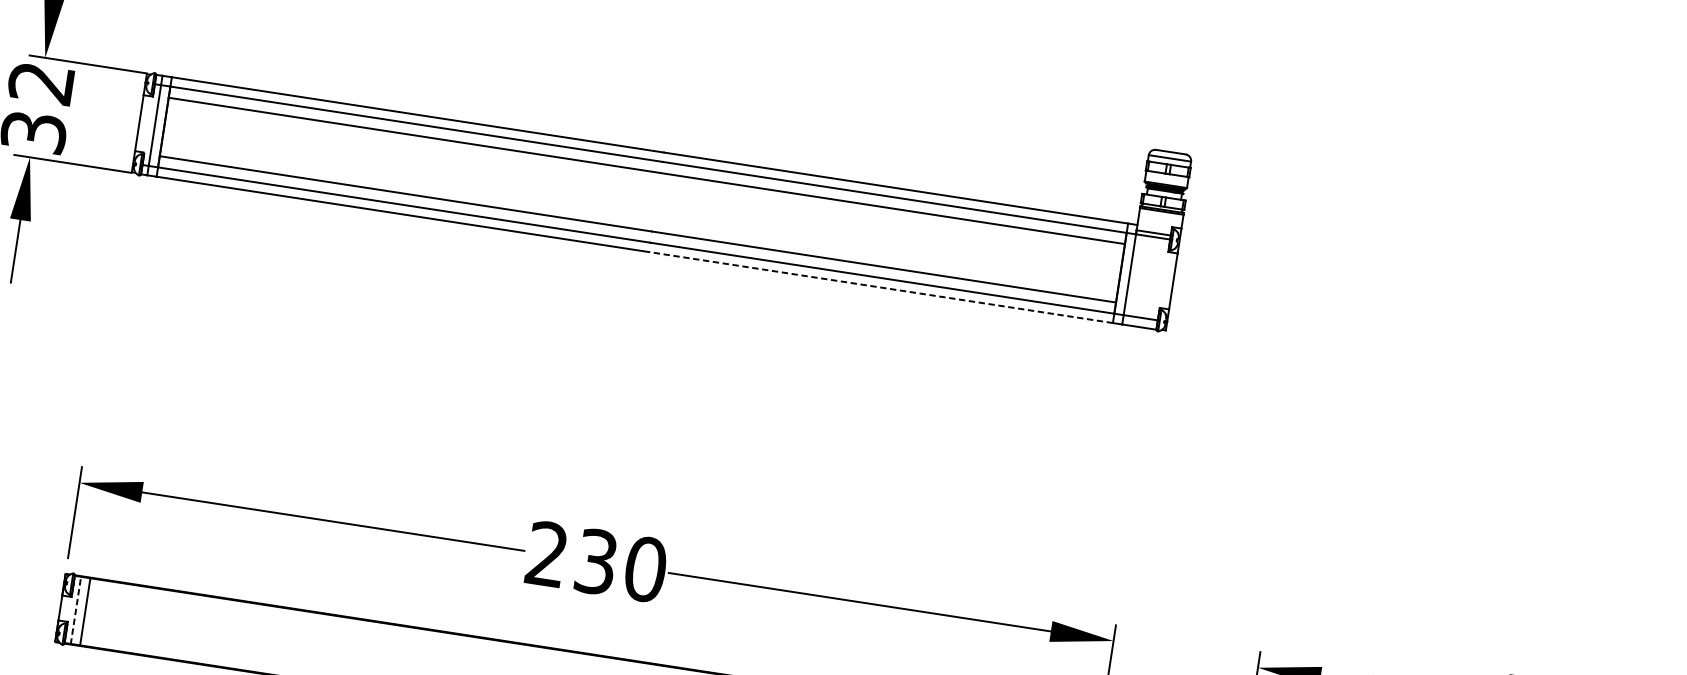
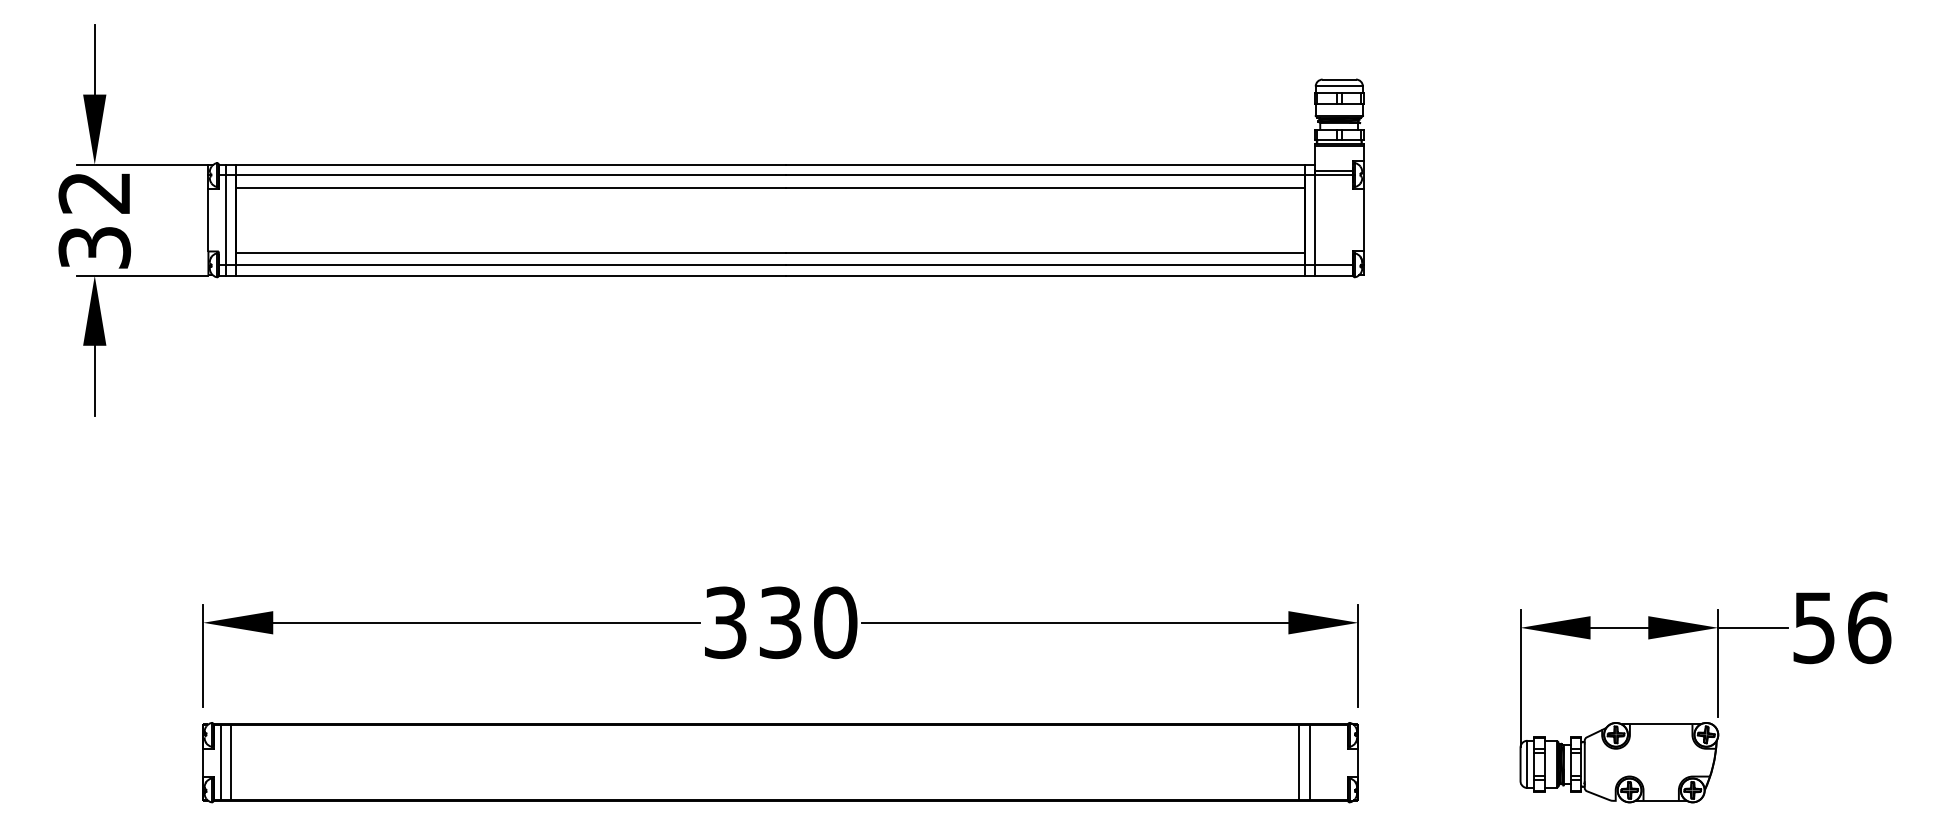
line: (880, 287) -> (1044, 275), dashed -> solid
text: (547, 554) -> (725, 622), 230 -> 330
line: (75, 610) -> (220, 762), dashed -> solid

